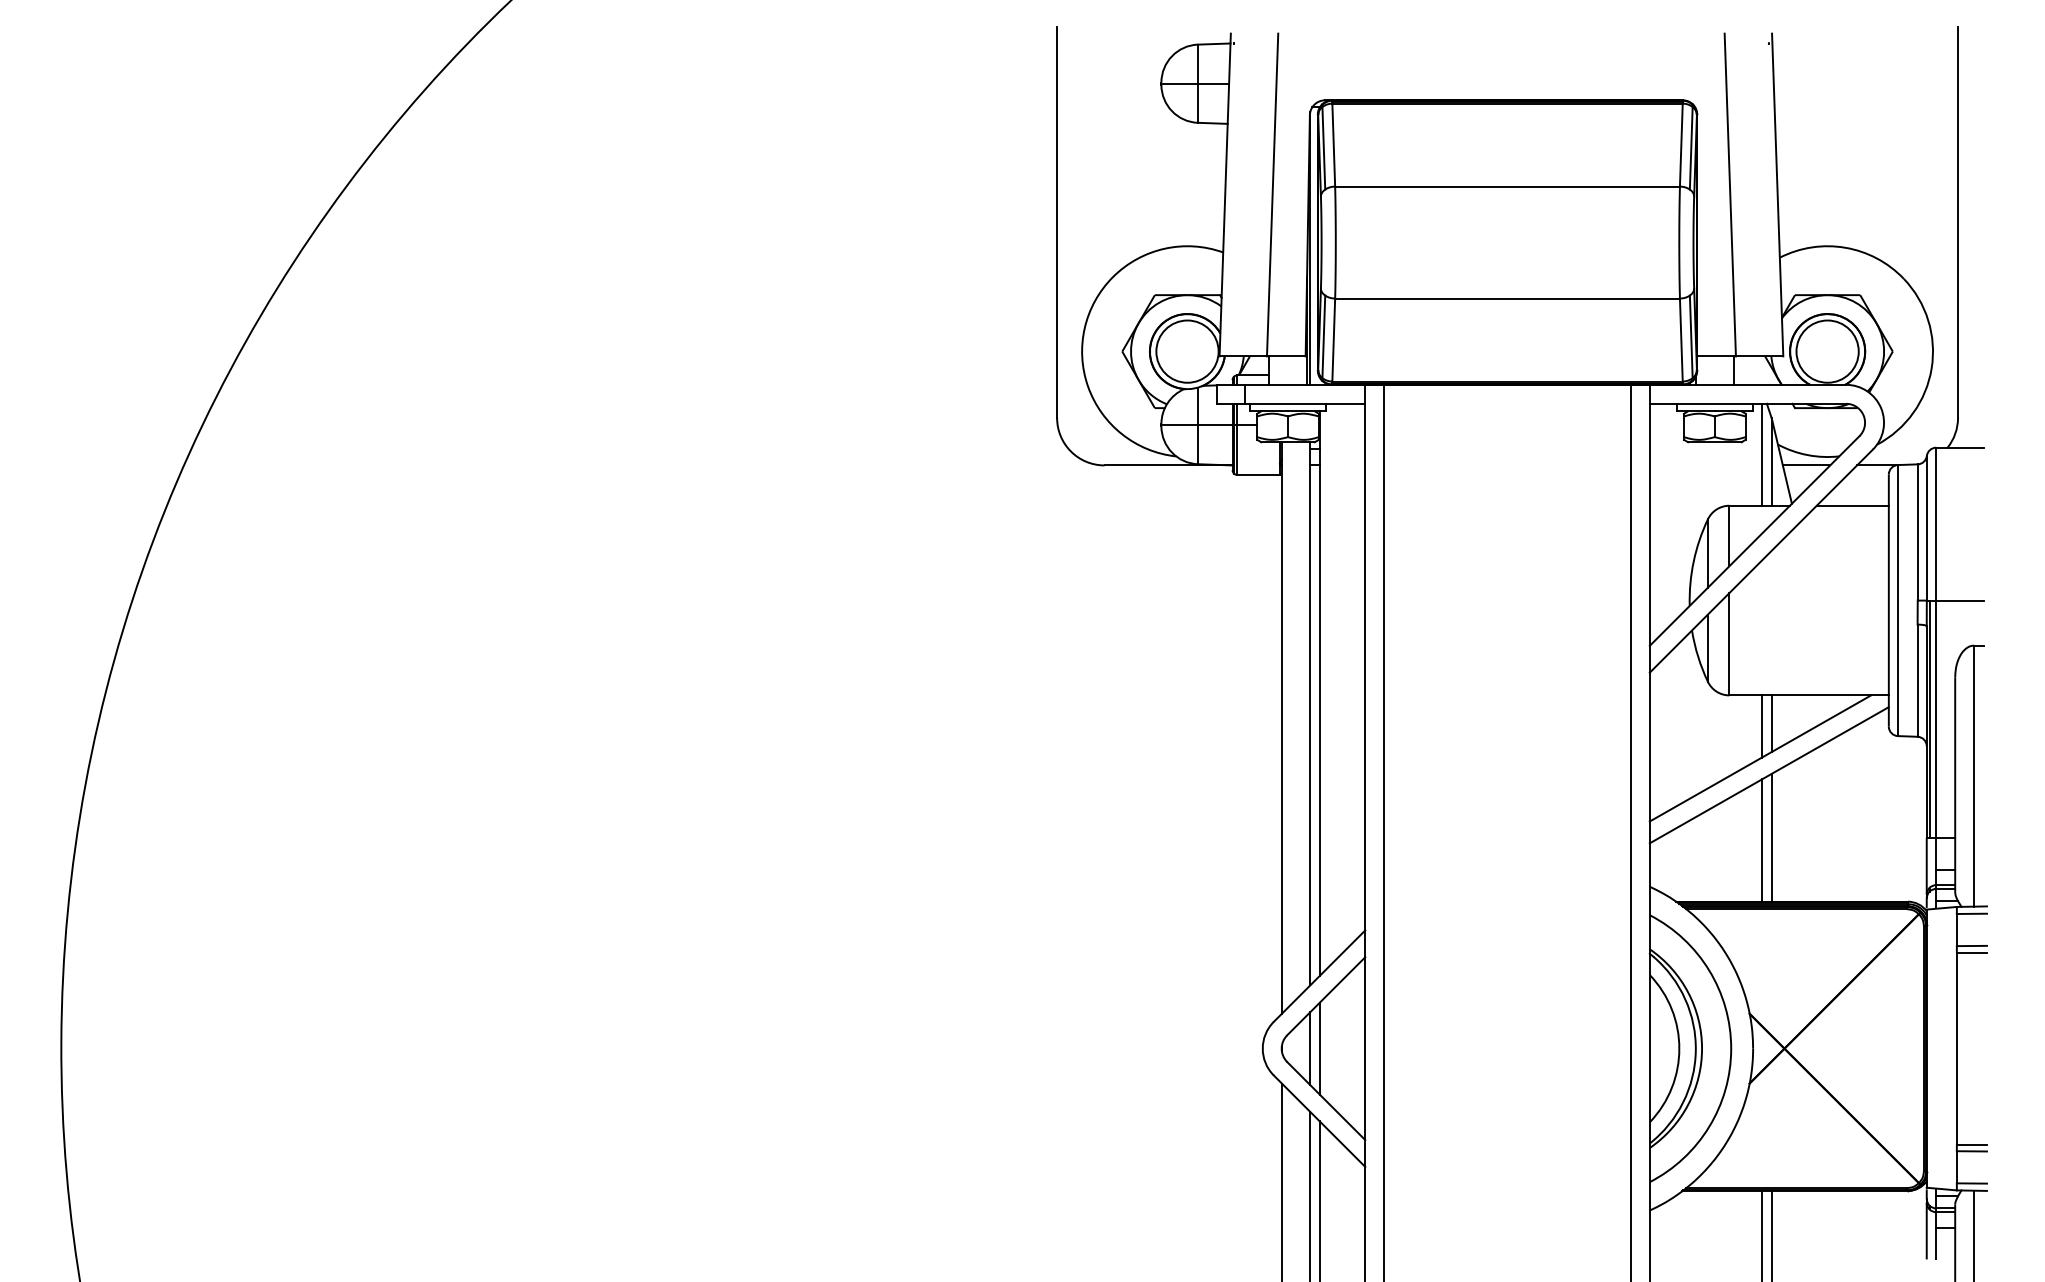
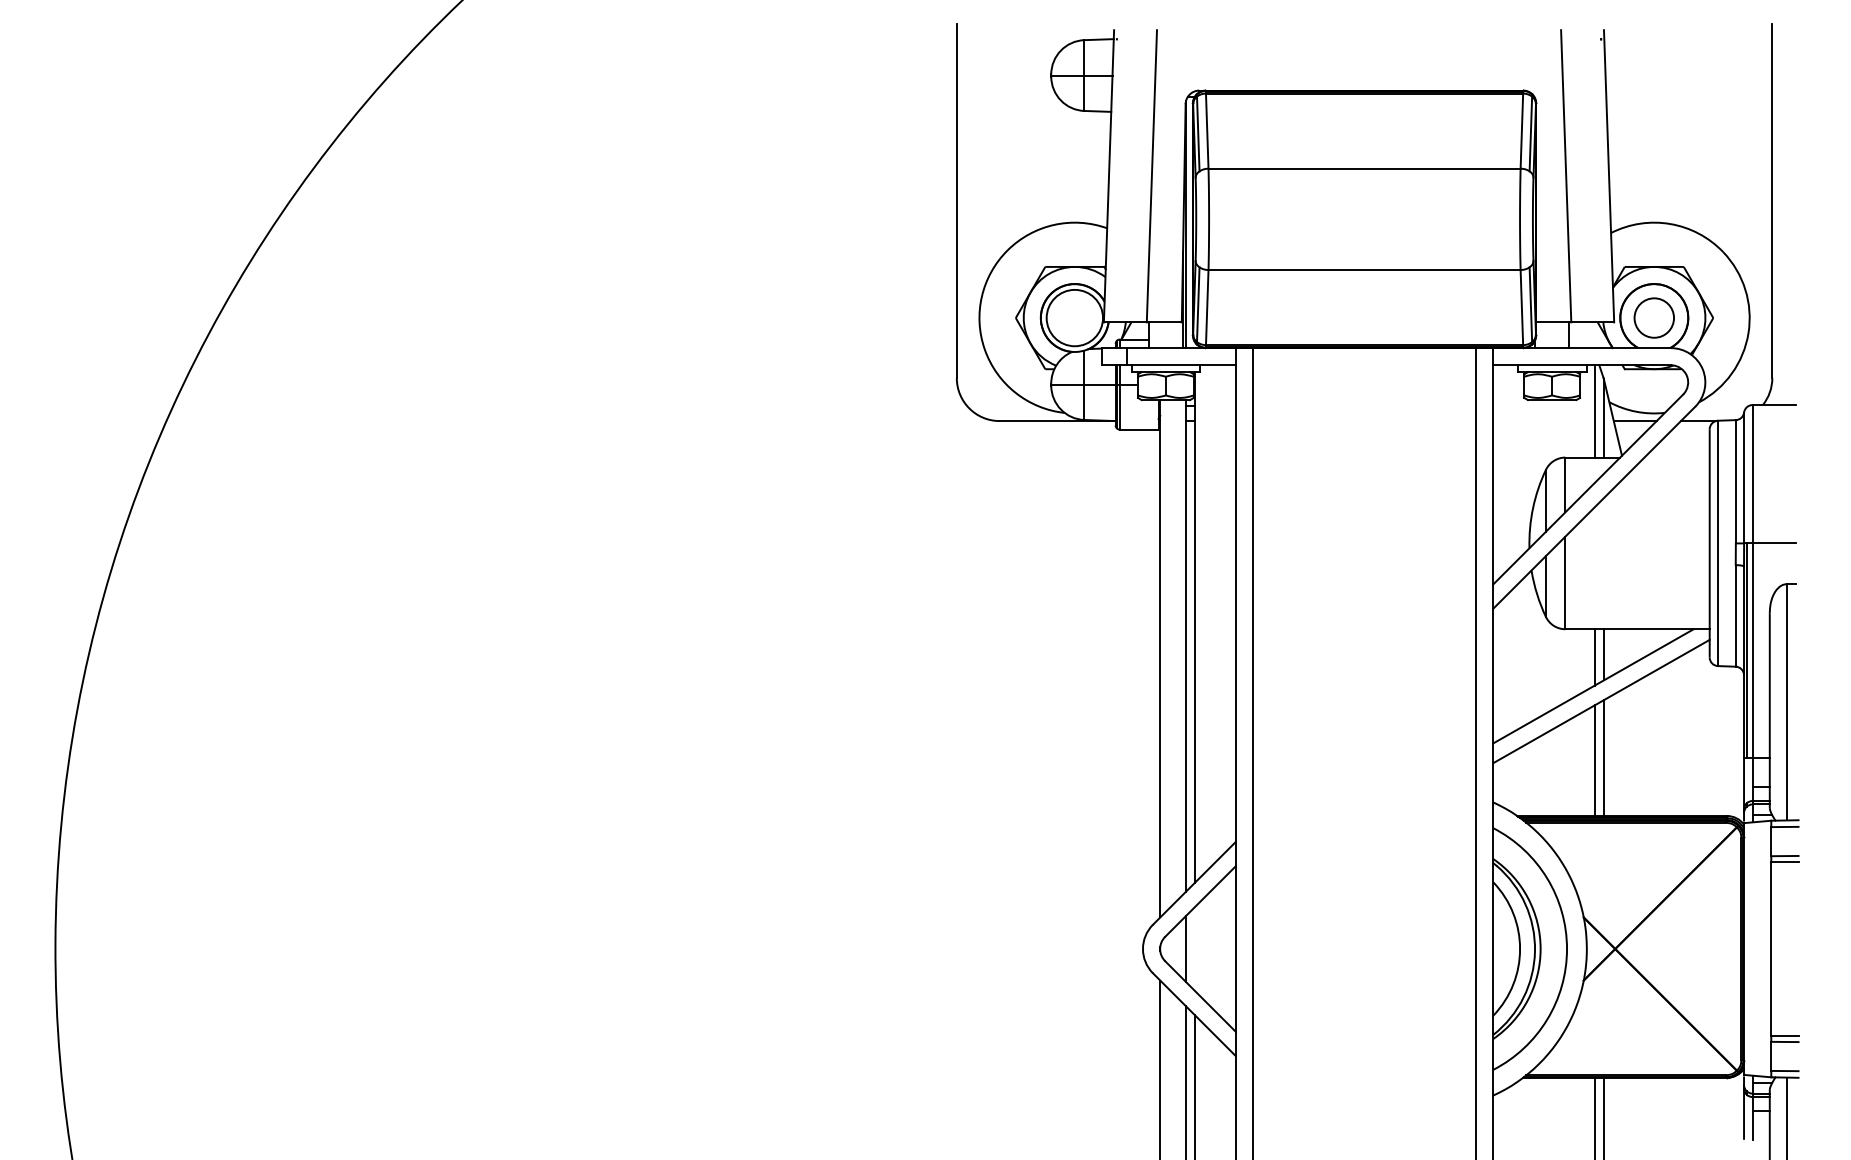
circle: (1827, 351) -> (1654, 317), size x0.7
line: (1852, 505) -> (1676, 457), removed
line: (1319, 1048) -> (1194, 948), removed

